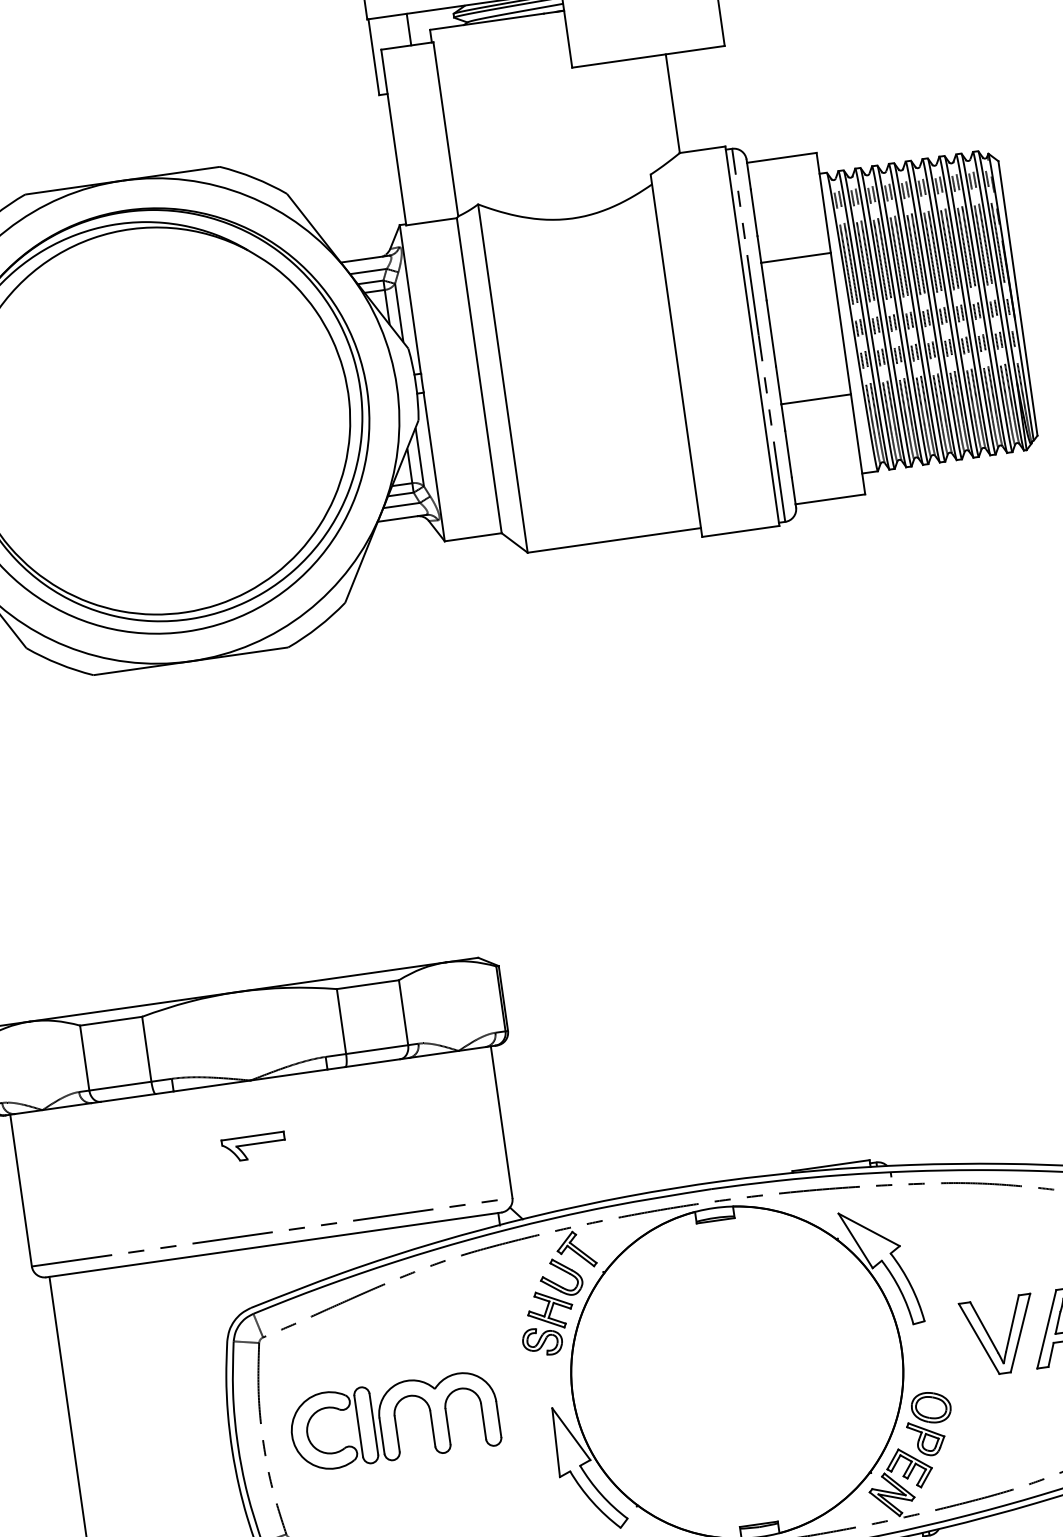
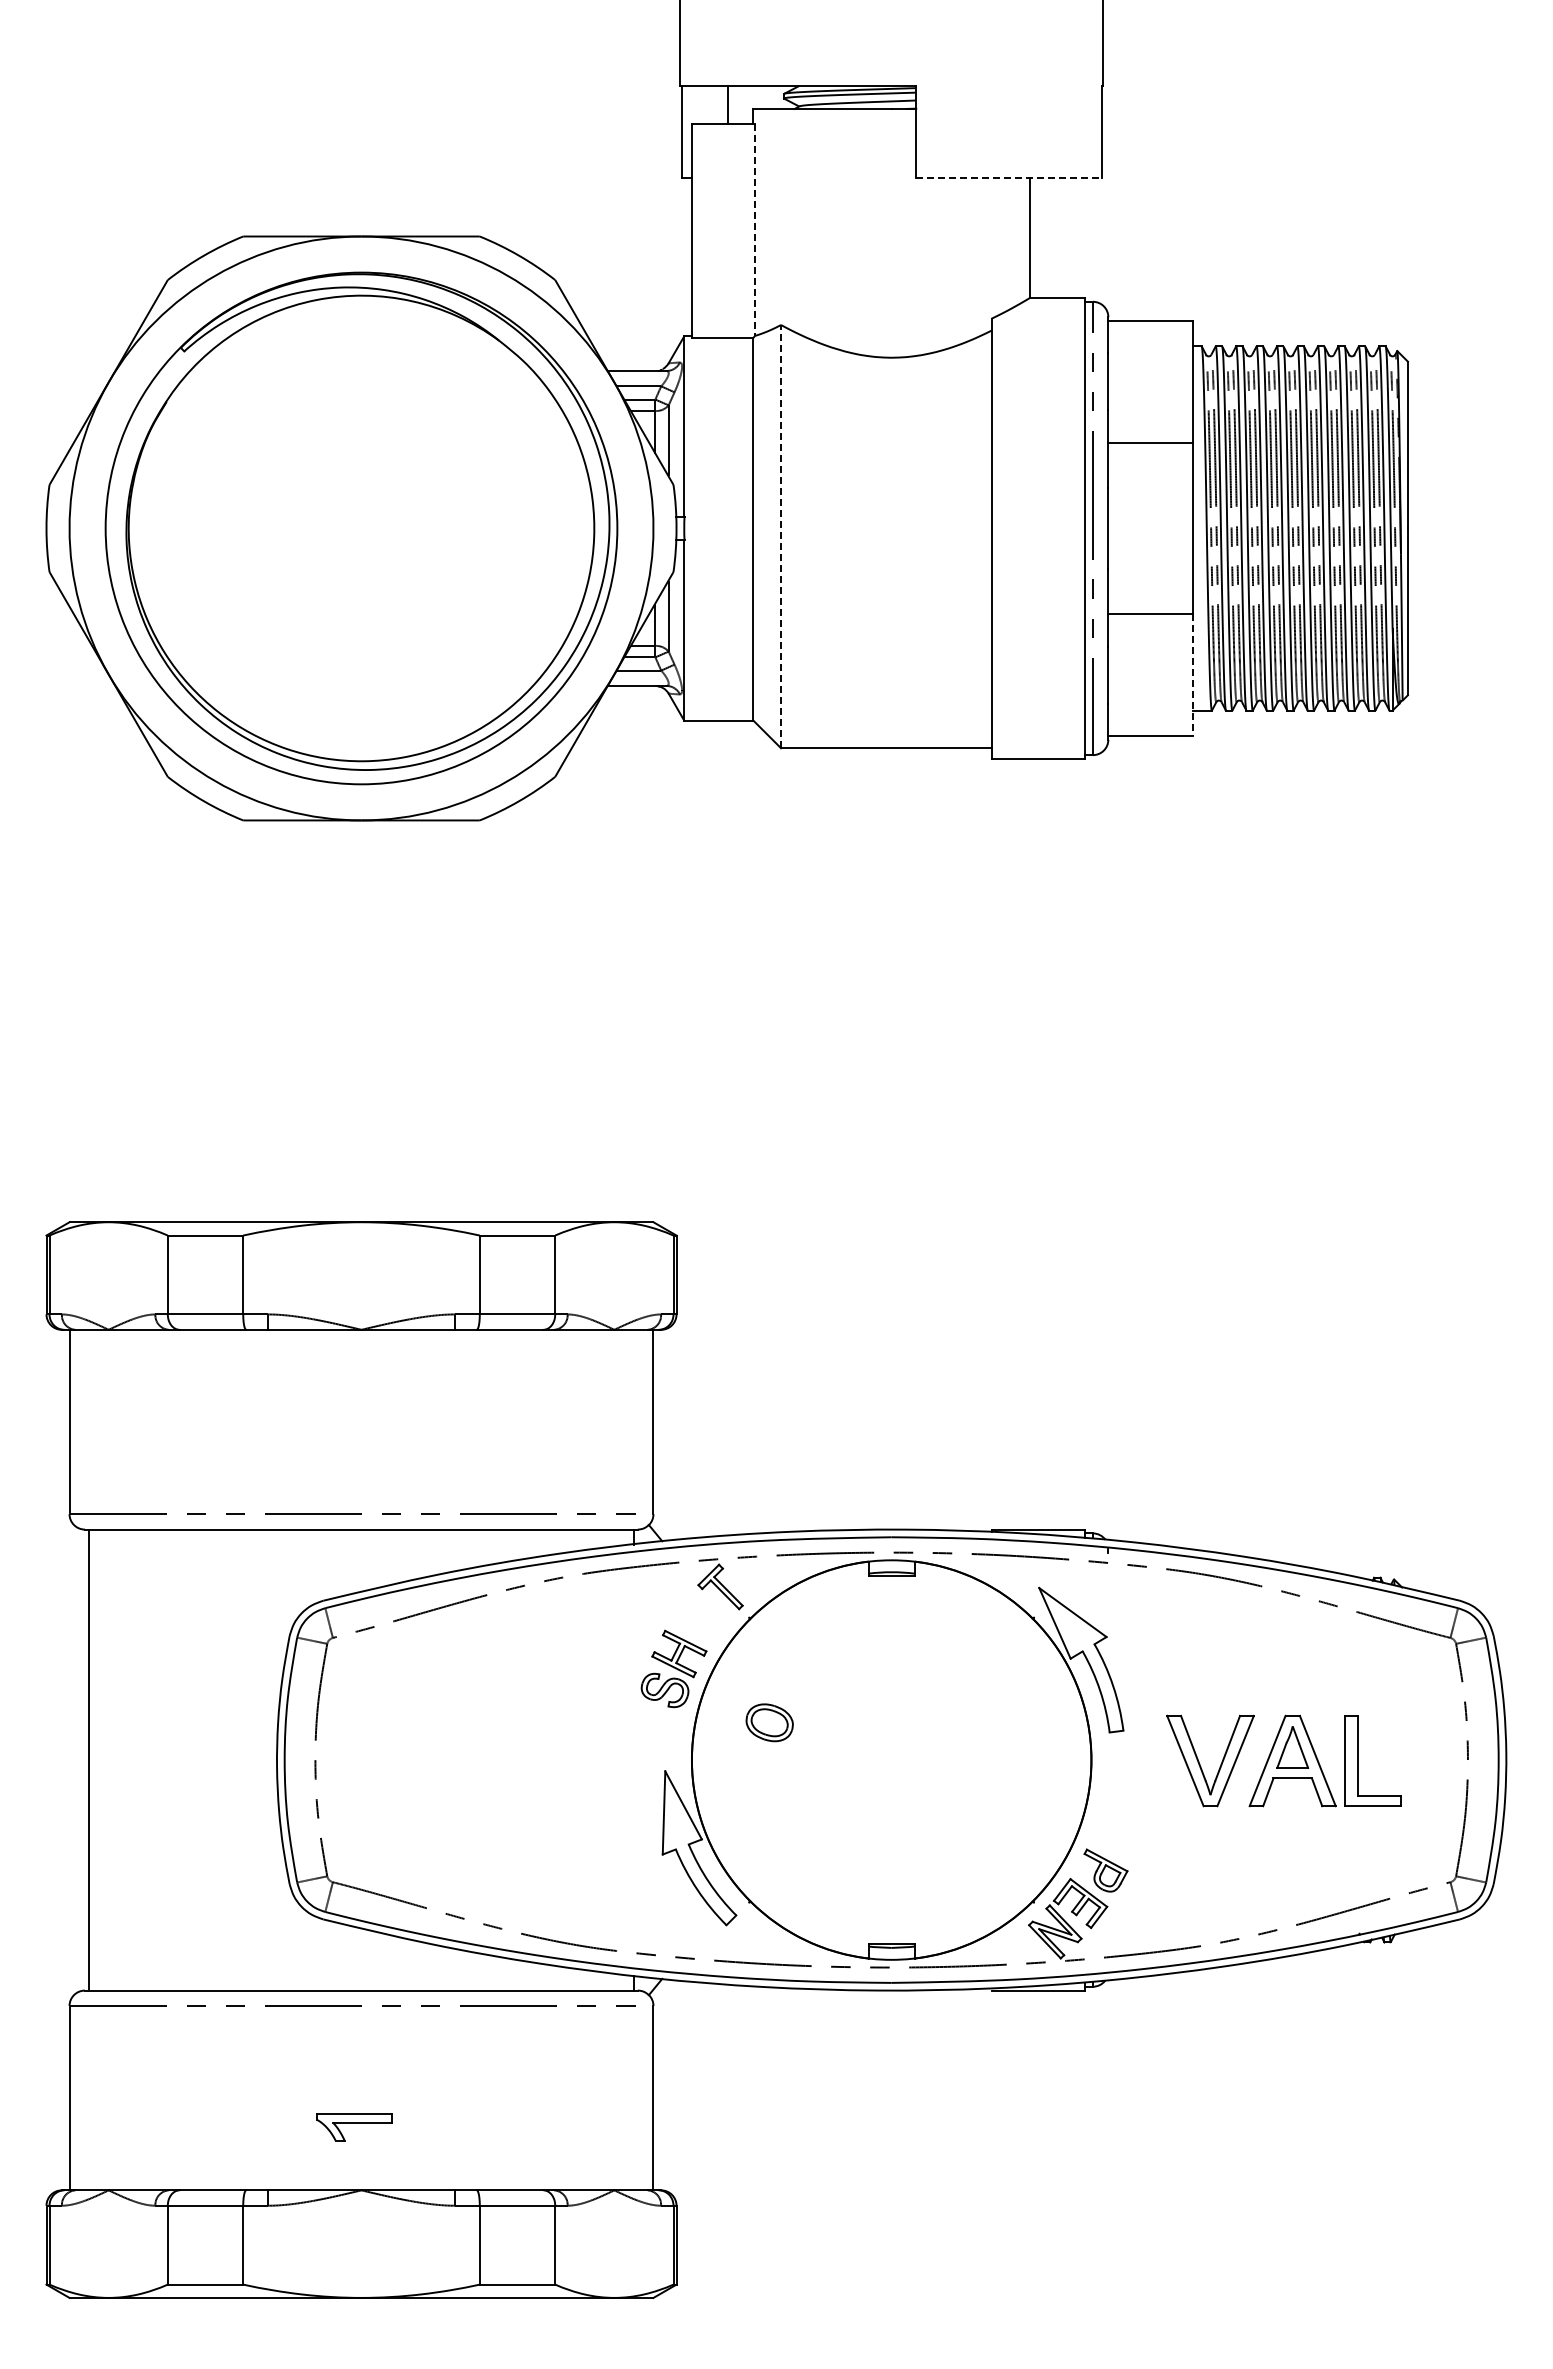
line: (648, 57) -> (1008, 178), solid -> dashed
line: (446, 129) -> (755, 230), solid -> dashed
line: (503, 378) -> (781, 536), solid -> dashed
line: (857, 444) -> (1192, 675), solid -> dashed
part: (254, 1146) -> (354, 1409), removed
part: (564, 1271) -> (702, 1610), removed
part: (931, 1407) -> (769, 1722), moved
part: (394, 1421) -> (475, 1760), removed

